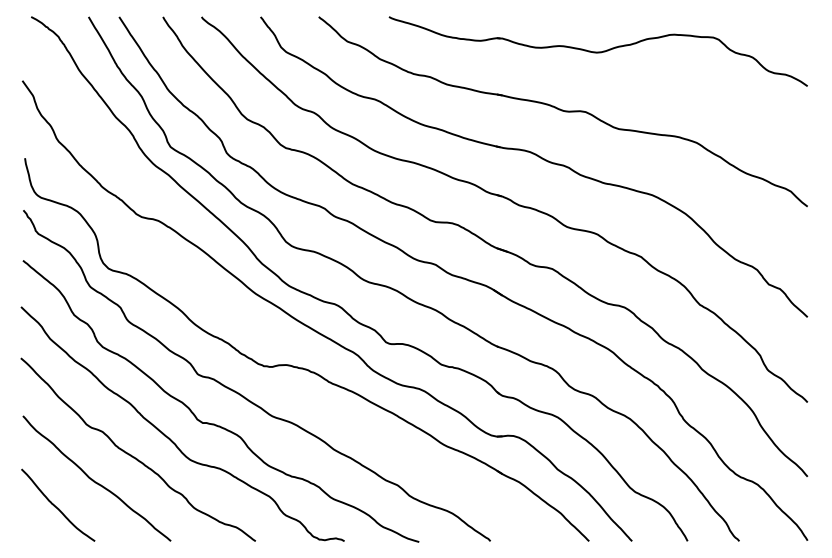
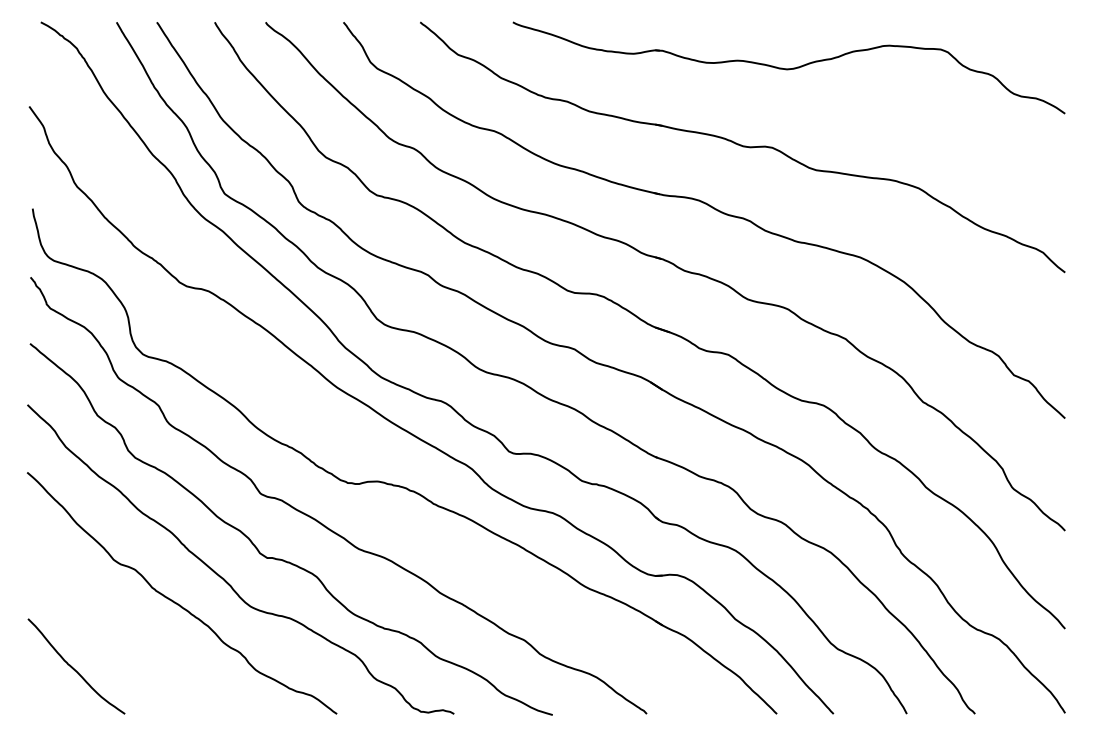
curve: (96, 481) -> (126, 635), removed

